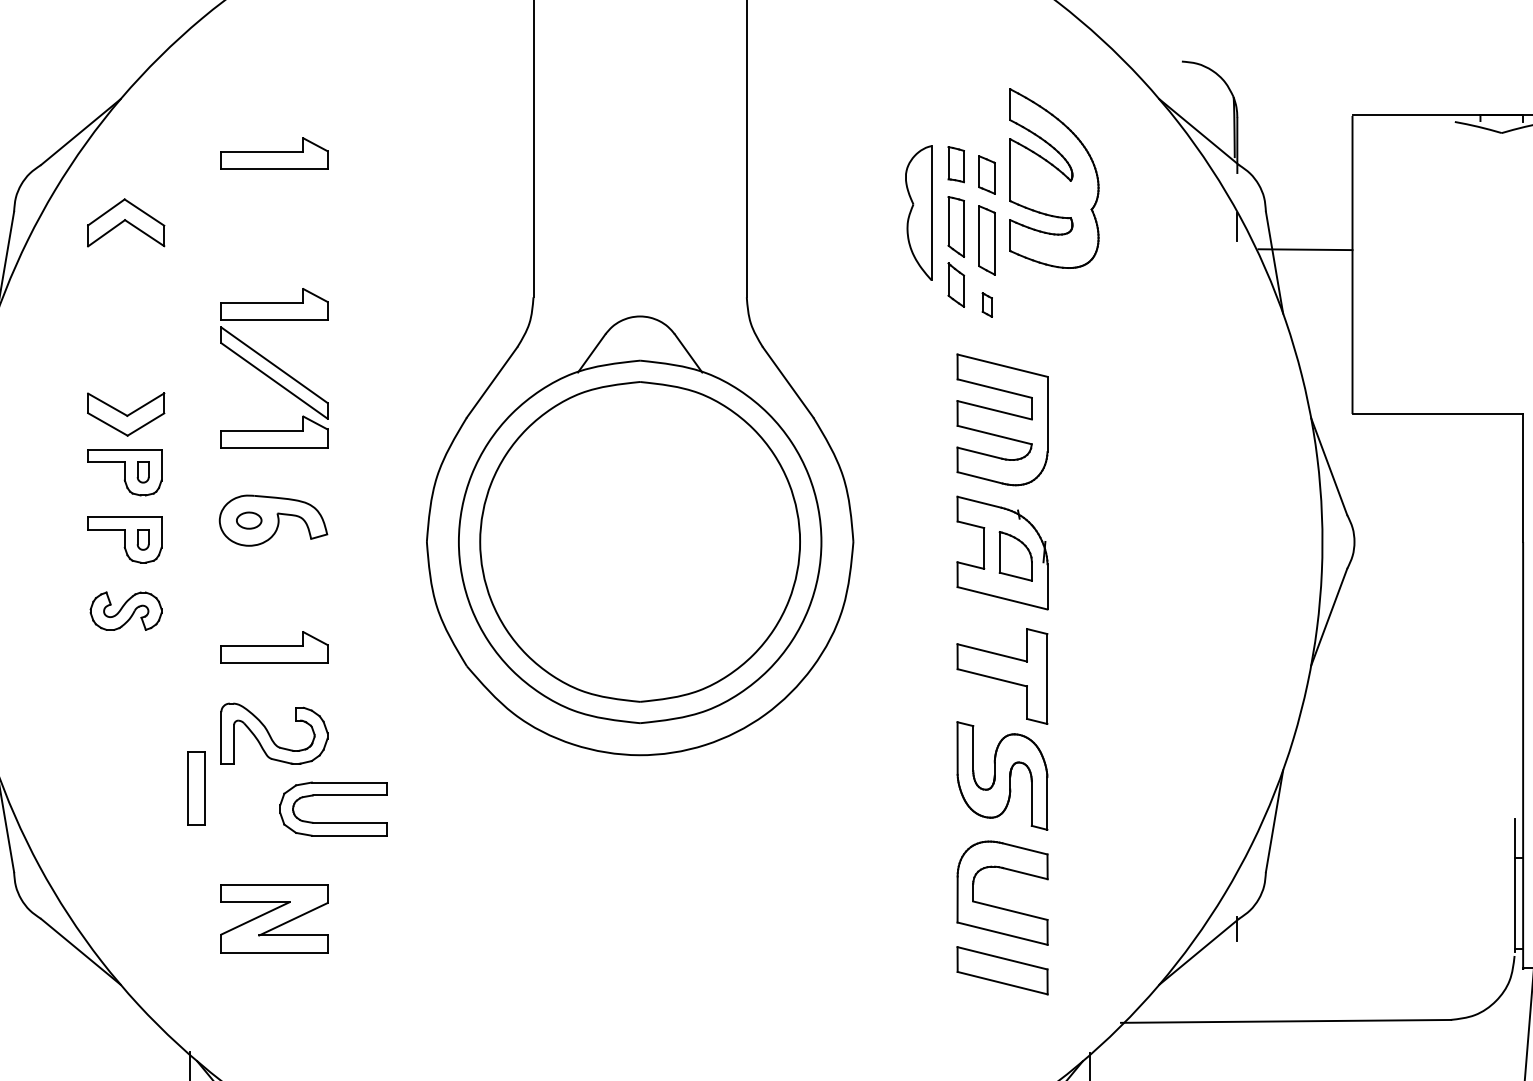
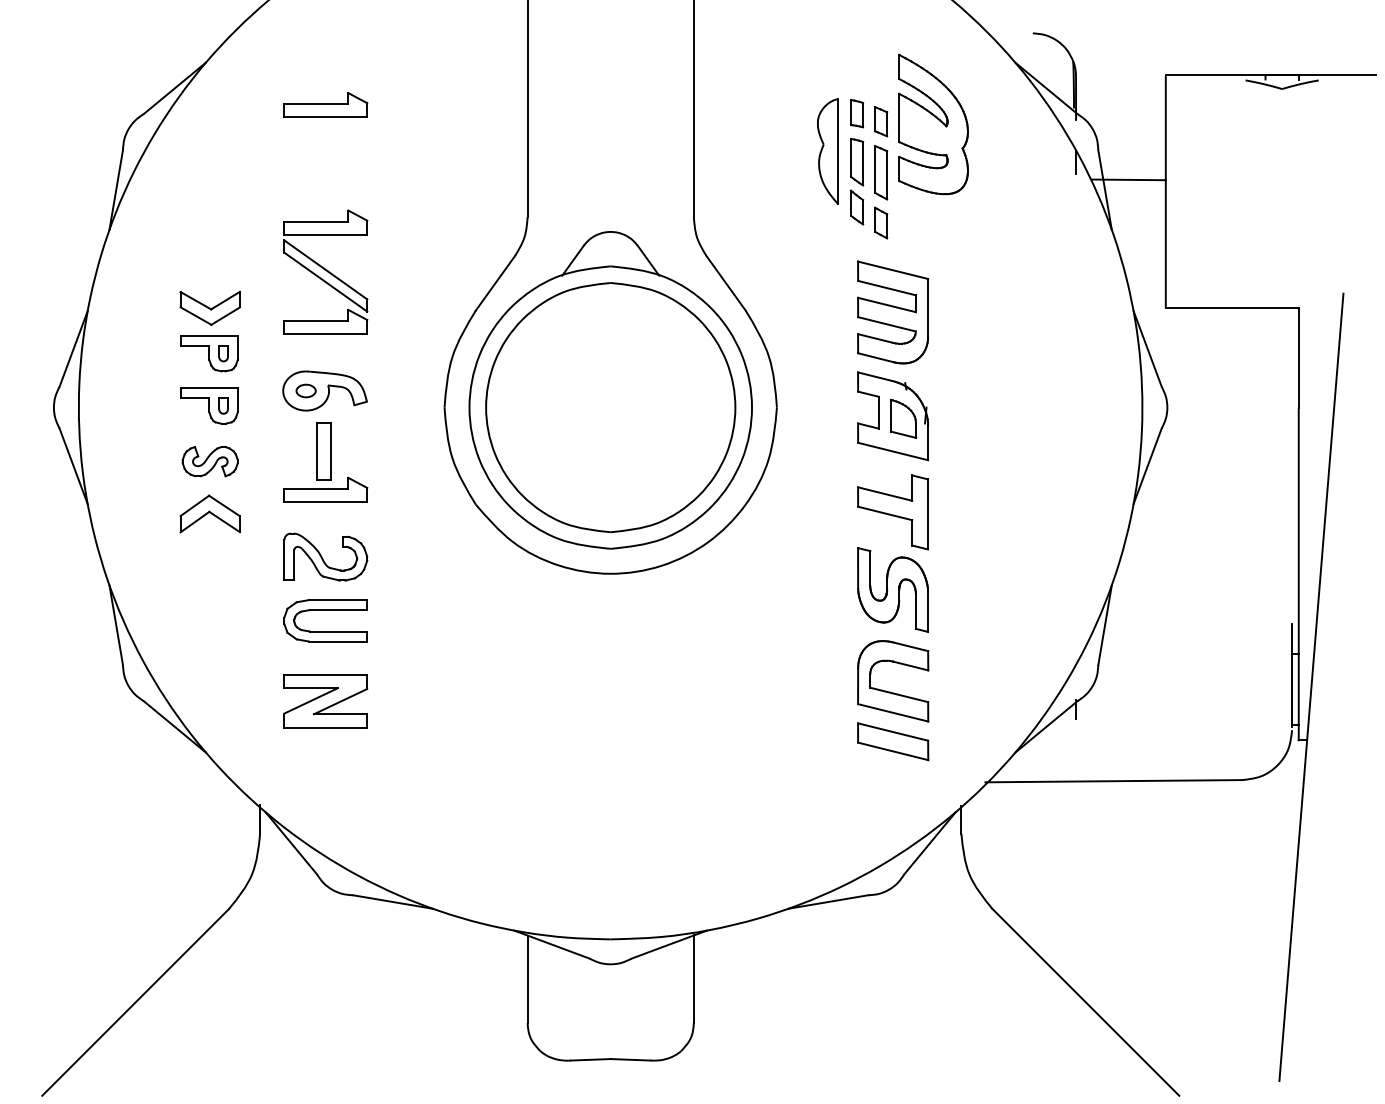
part: (125, 222) -> (209, 513), moved
part: (987, 304) -> (881, 222), size x1.67
part: (195, 788) -> (323, 451), moved
part: (333, 795) -> (325, 610), moved

